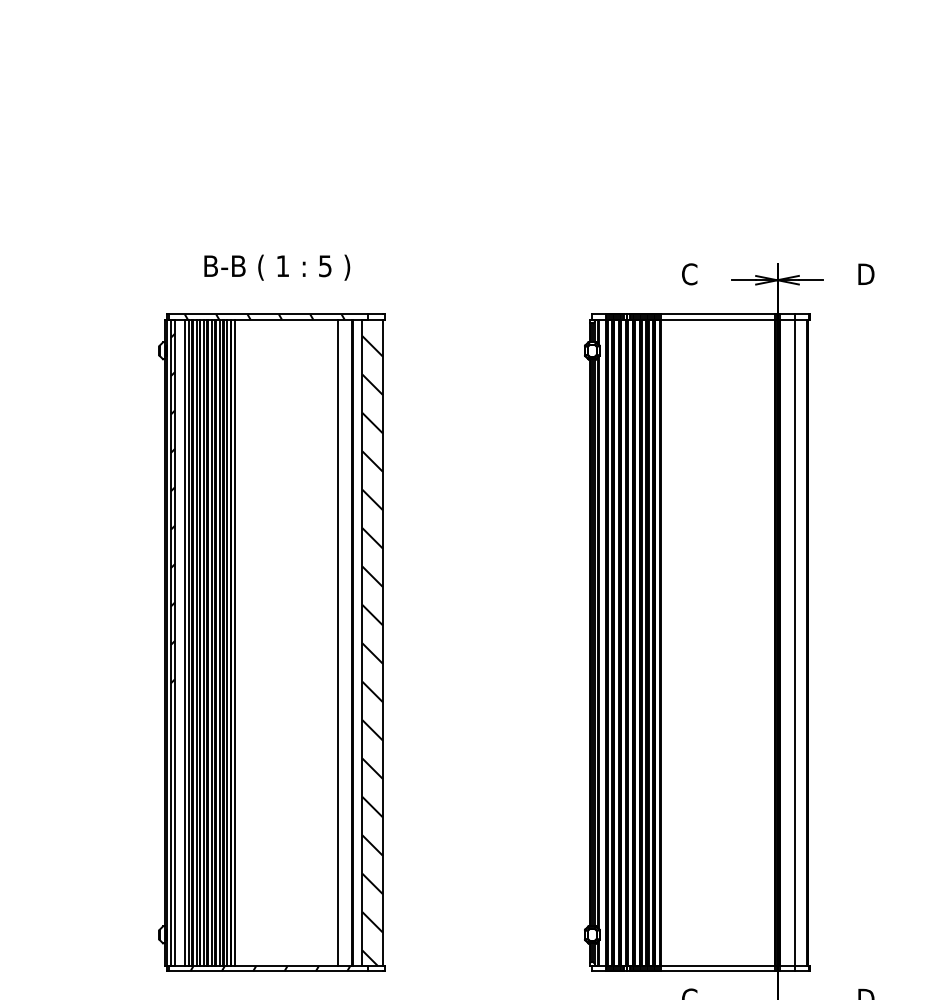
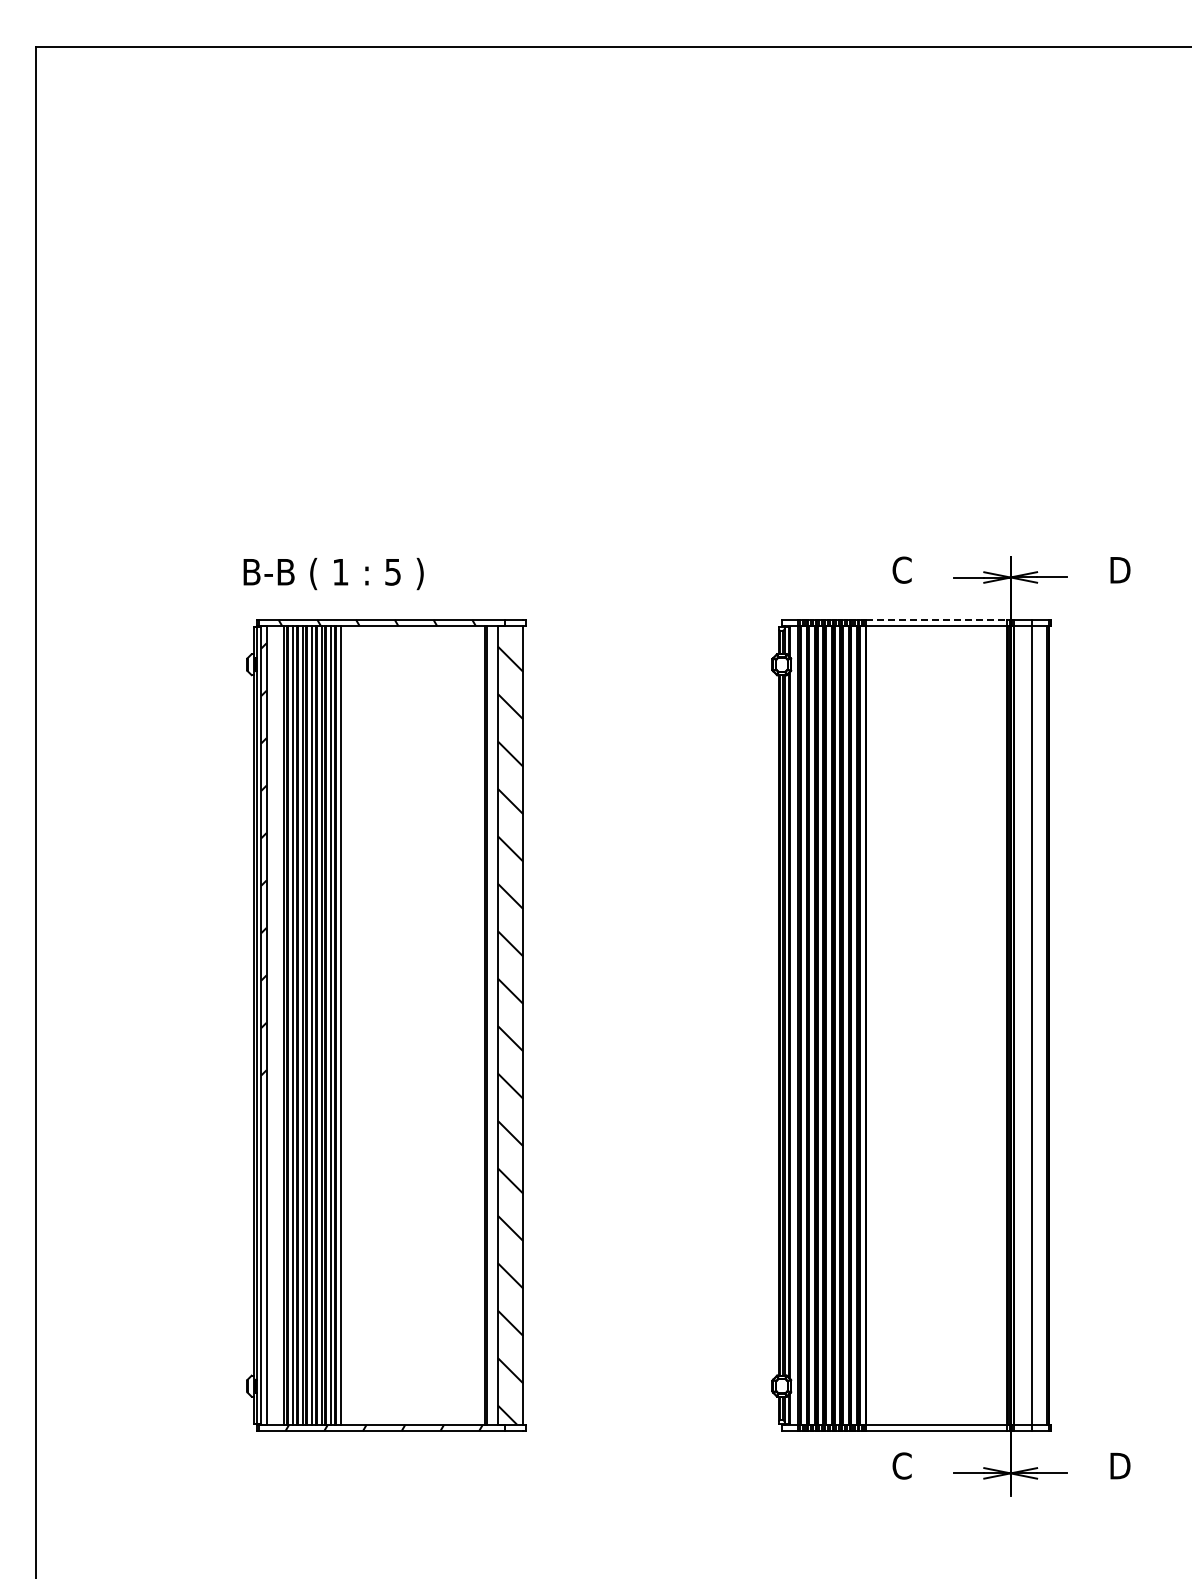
text: (277, 268) -> (333, 574), moved
line: (718, 314) -> (937, 619), solid -> dashed
line: (184, 642) -> (278, 1025), removed
line: (338, 642) -> (468, 1025), removed

